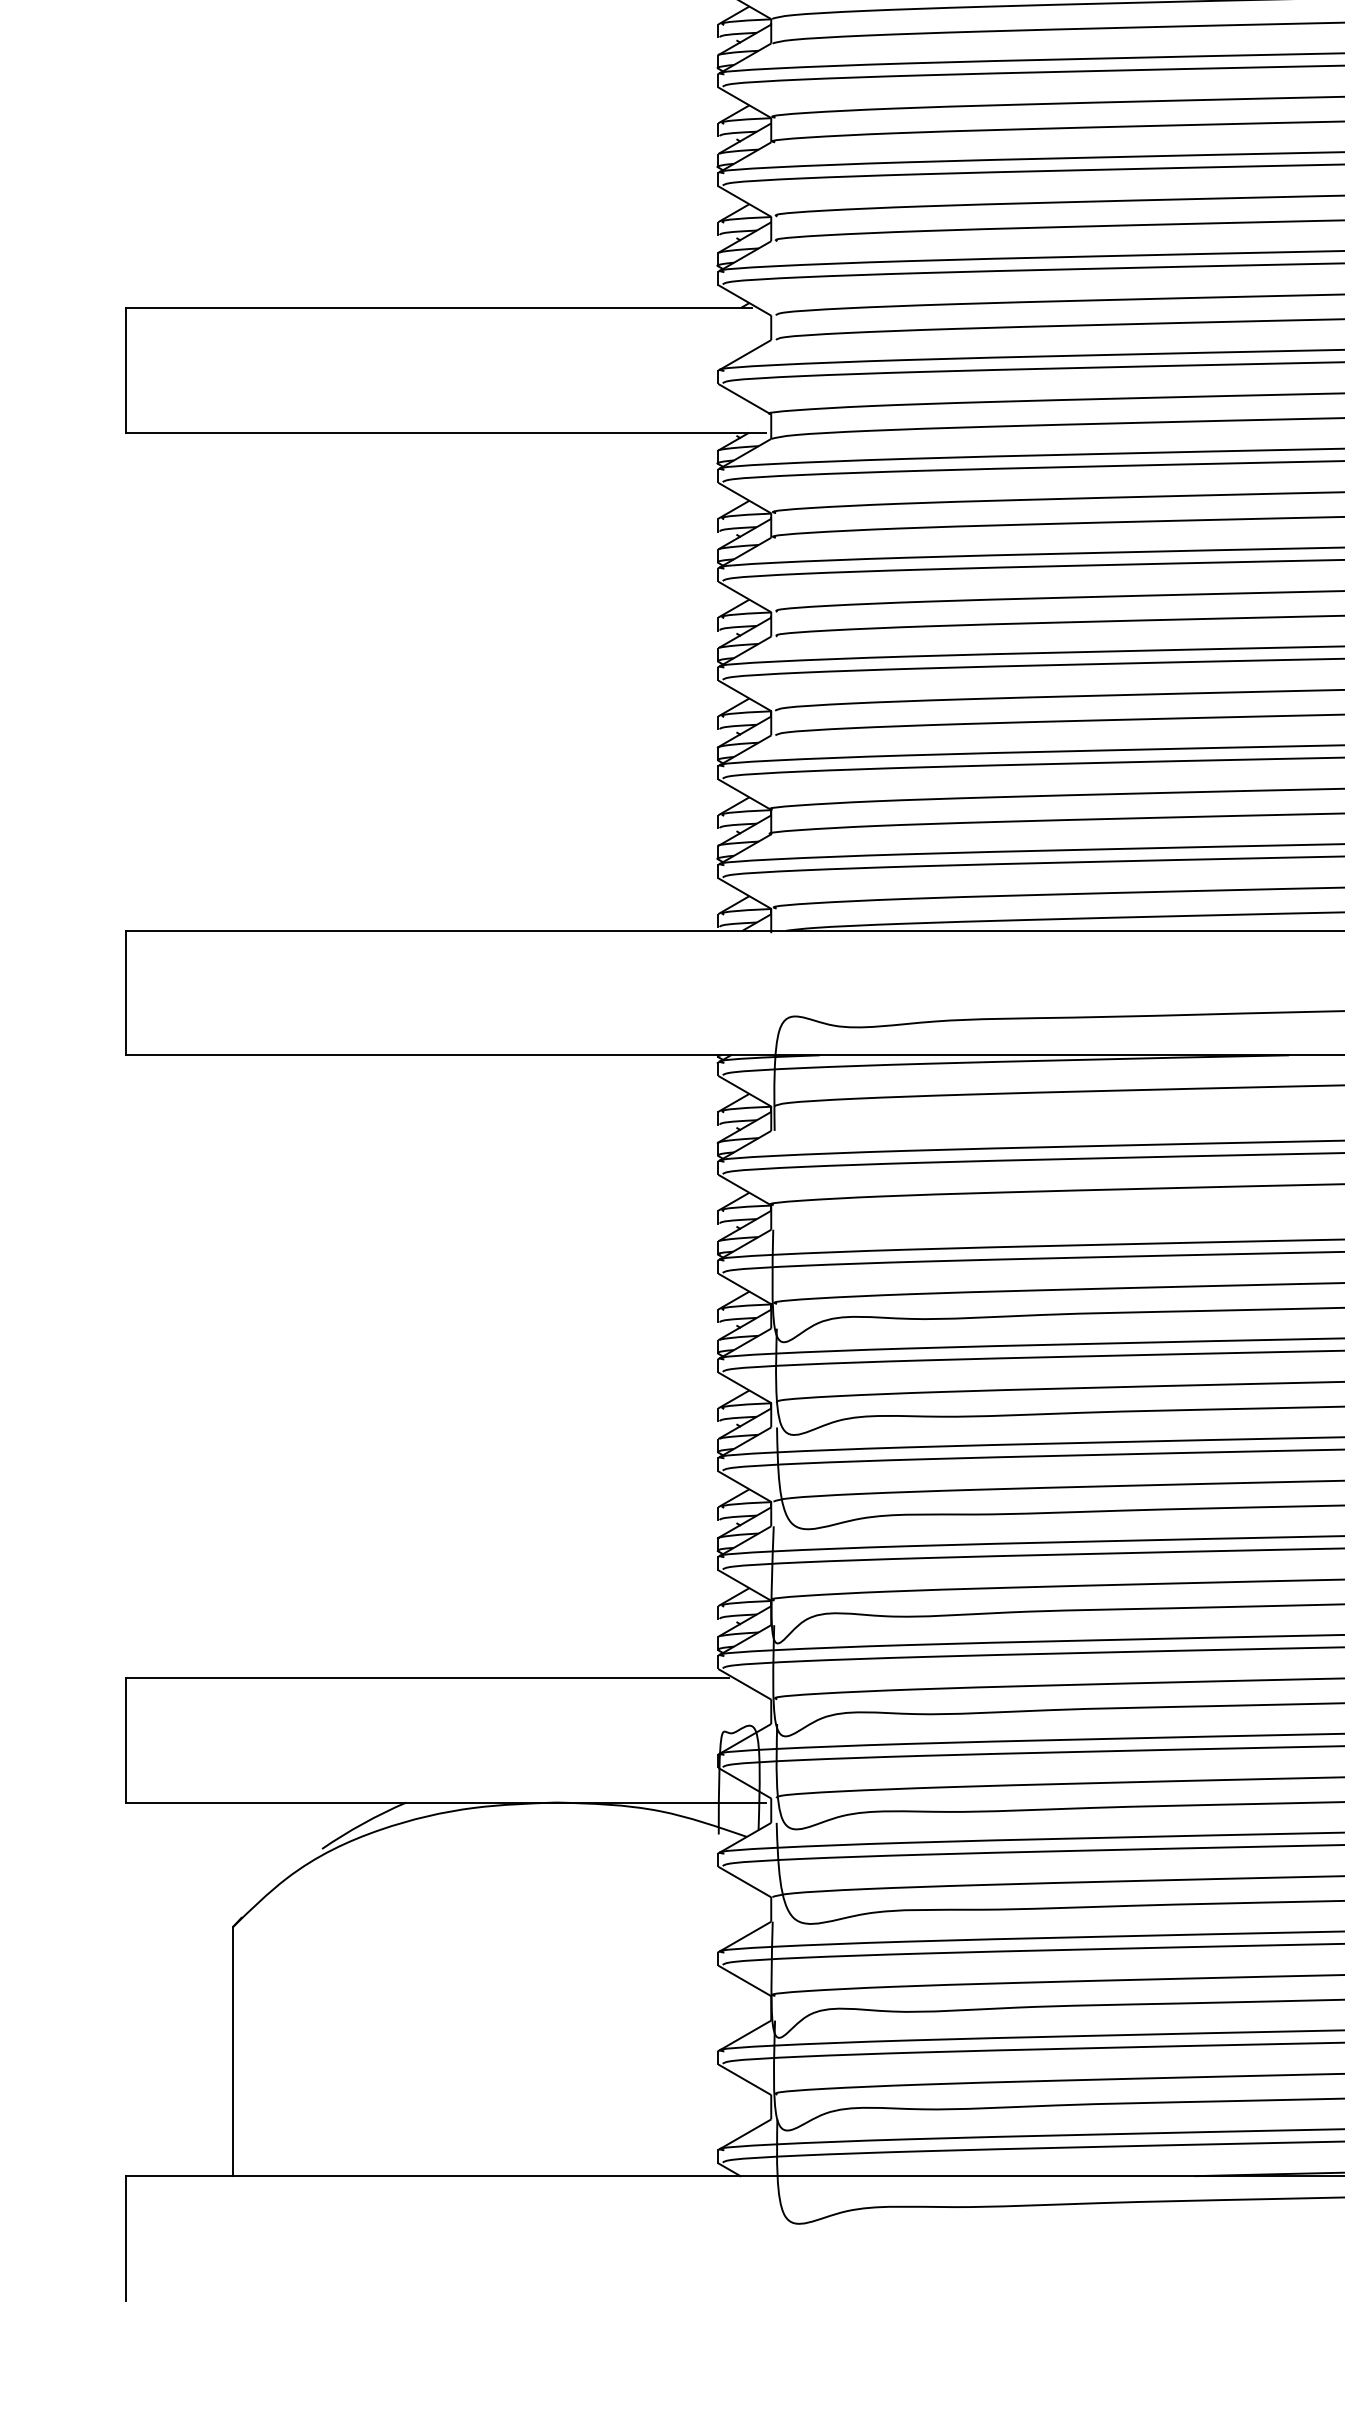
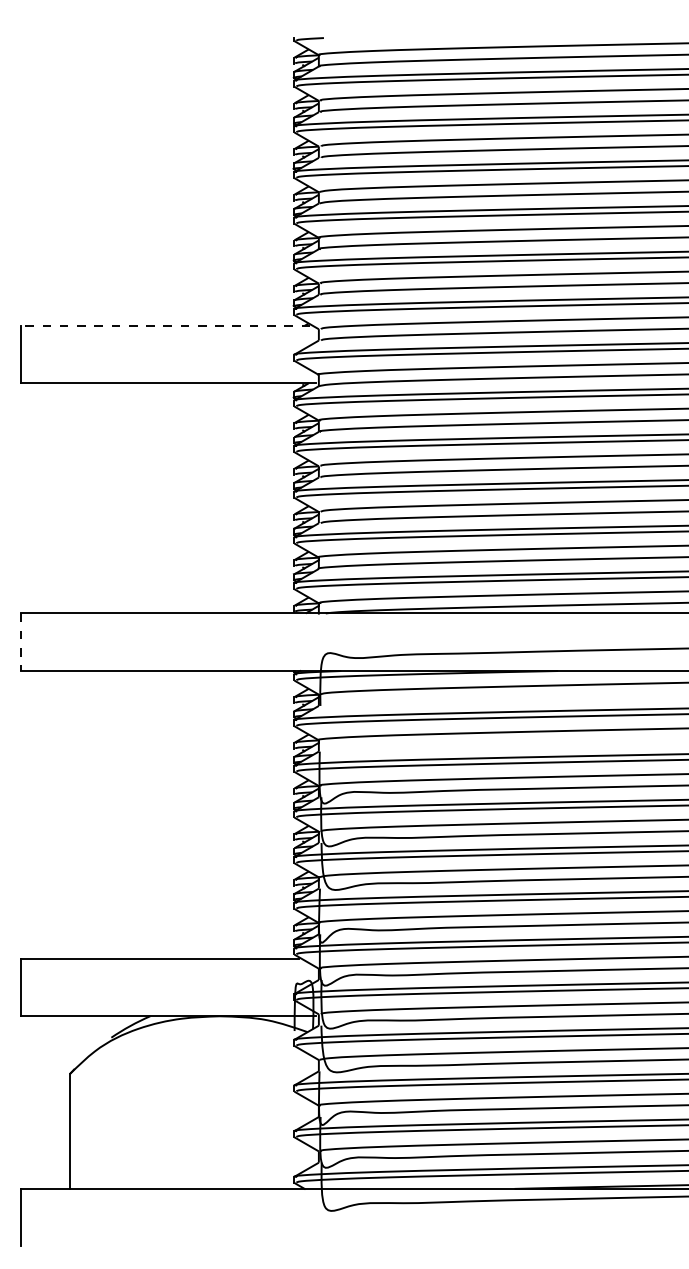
line: (439, 307) -> (165, 325), solid -> dashed
line: (125, 993) -> (20, 642), solid -> dashed

